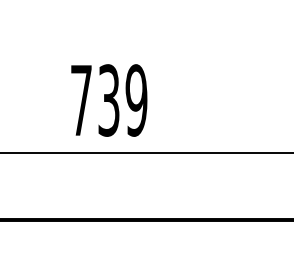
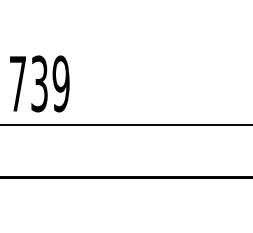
text: (108, 99) -> (39, 83), moved

